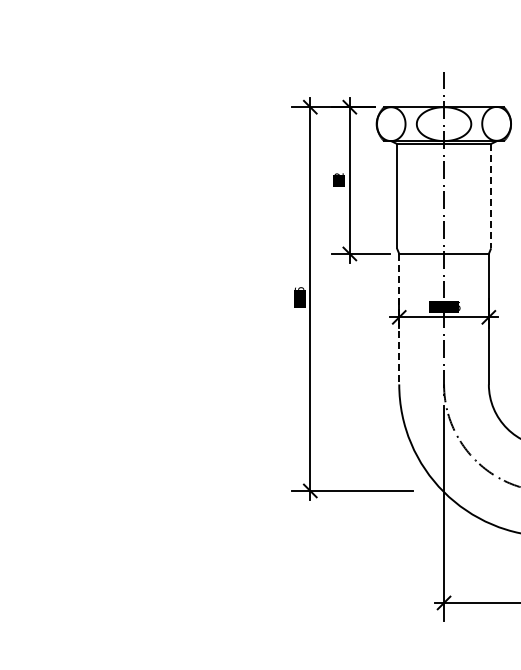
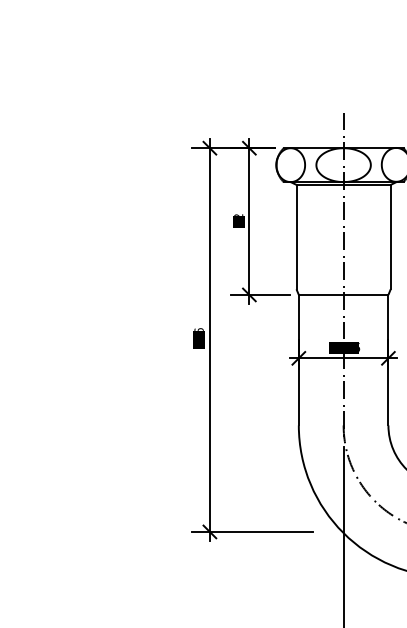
line: (491, 196) -> (391, 237), dashed -> solid
line: (399, 319) -> (299, 360), dashed -> solid

